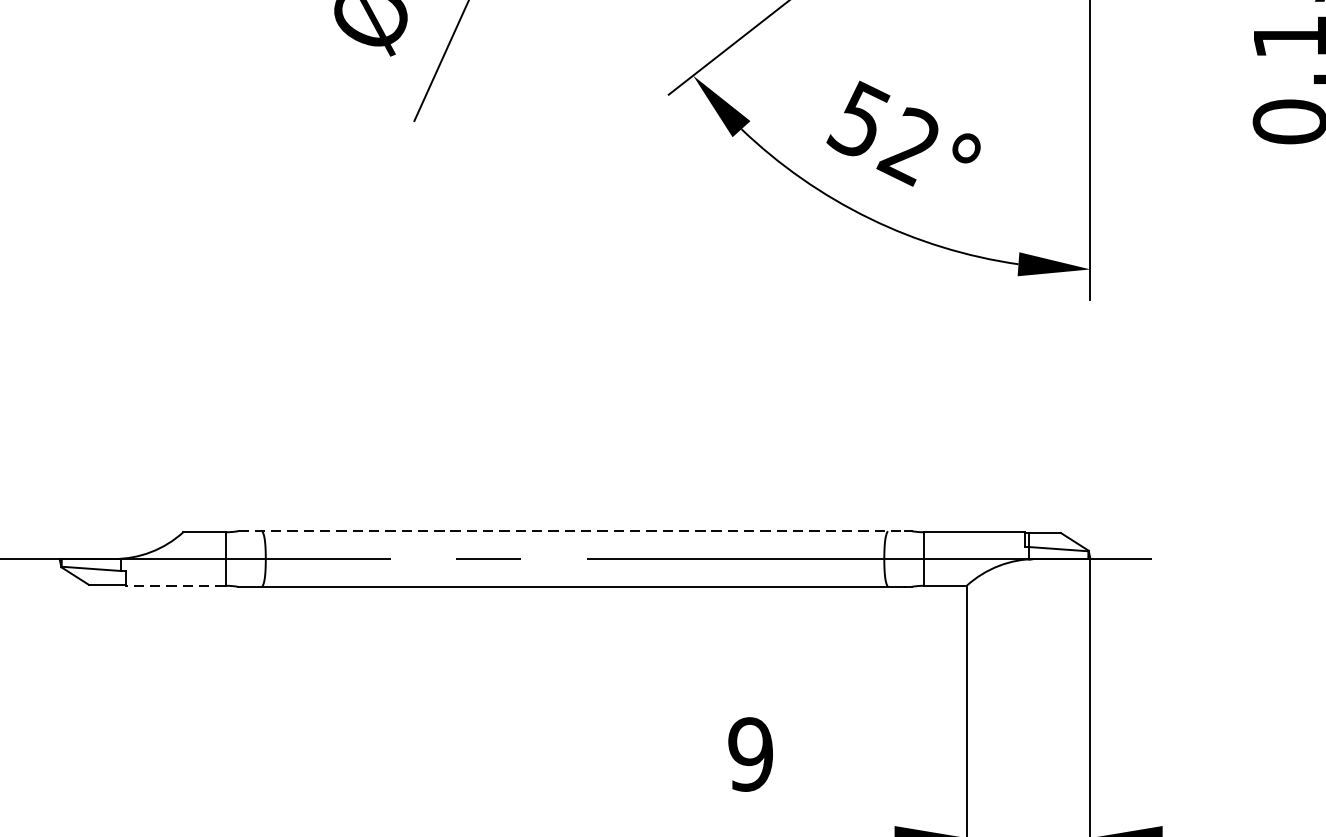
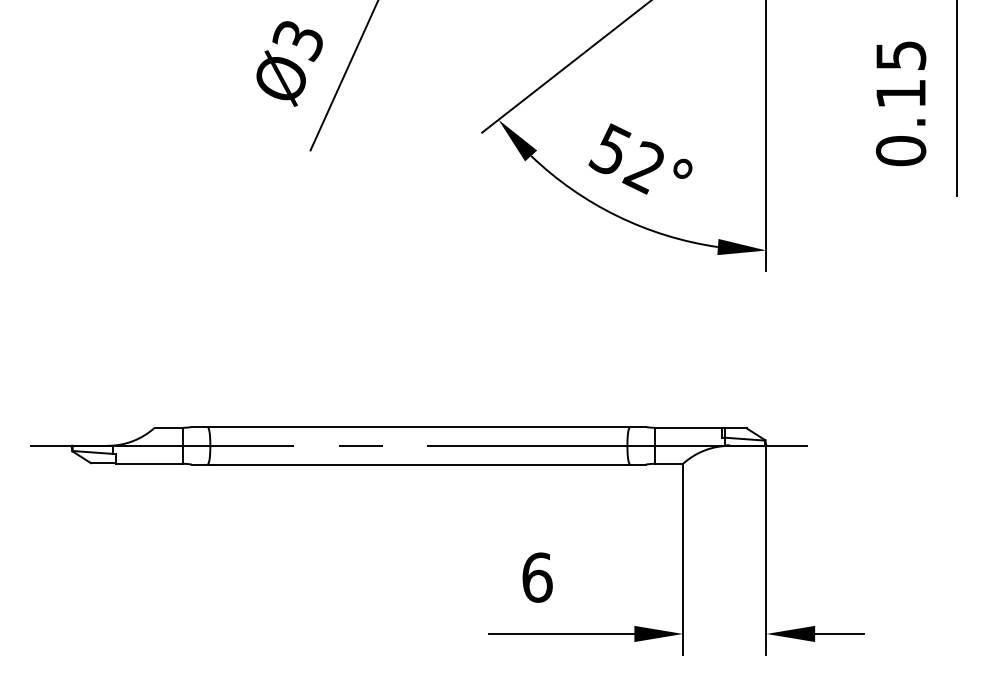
line: (571, 531) -> (416, 427), dashed -> solid
line: (175, 585) -> (149, 463), dashed -> solid
text: (750, 754) -> (537, 577), 9 -> 6

